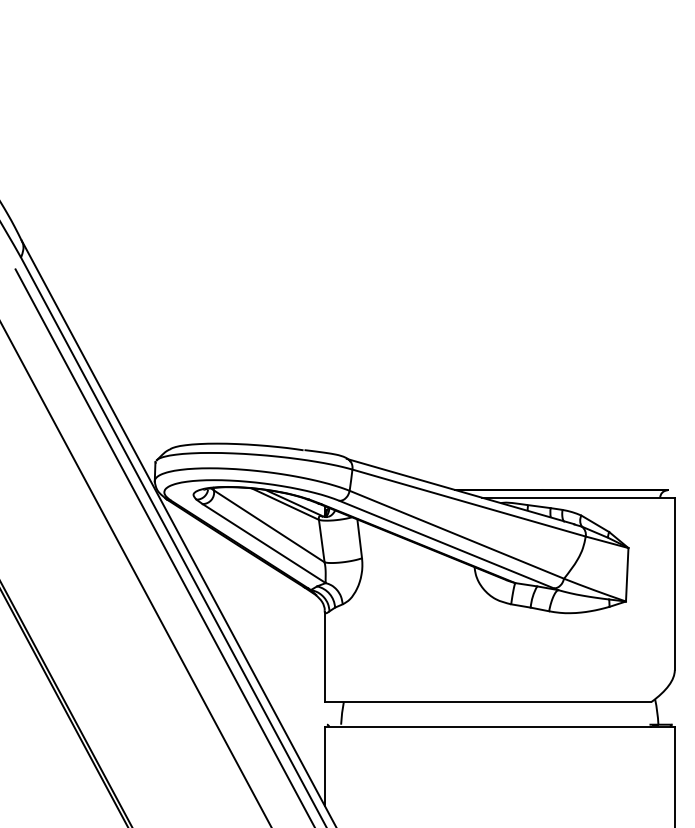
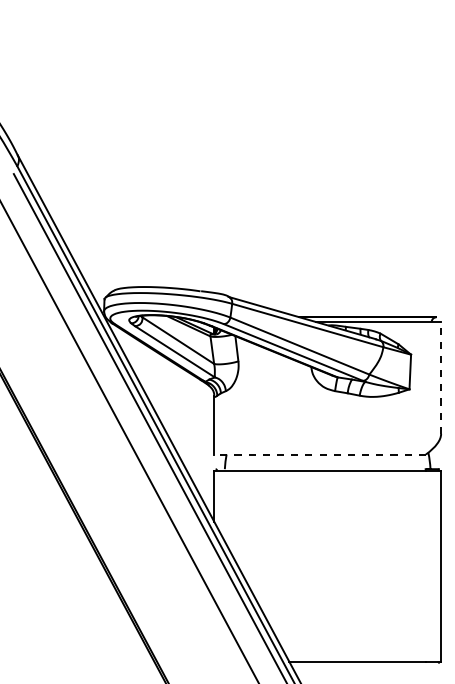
line: (675, 583) -> (441, 377), solid -> dashed
line: (488, 702) -> (320, 454), solid -> dashed

